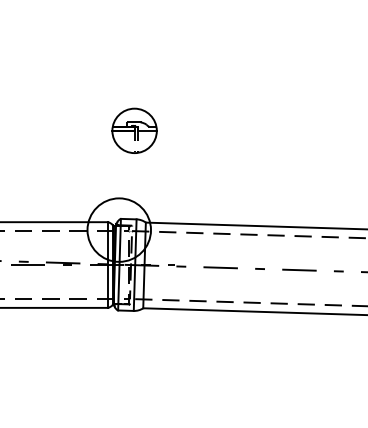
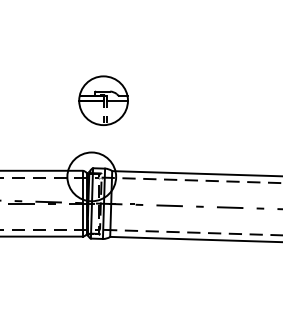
part: (134, 130) -> (103, 100), size x1.43

